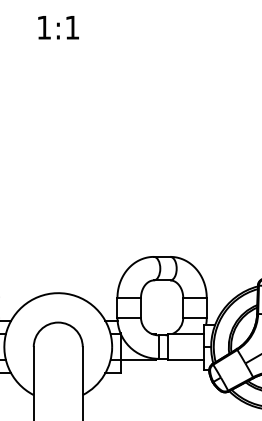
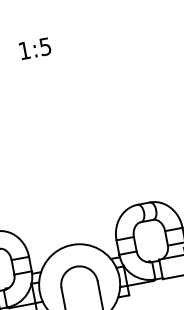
text: (72, 27) -> (45, 46), 1:1 -> 1:5

